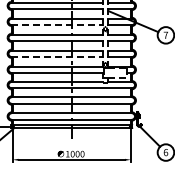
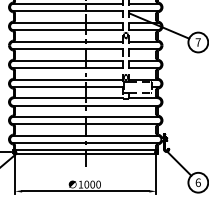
line: (56, 25) -> (67, 30), dashed -> solid
line: (56, 56) -> (67, 67), dashed -> solid

